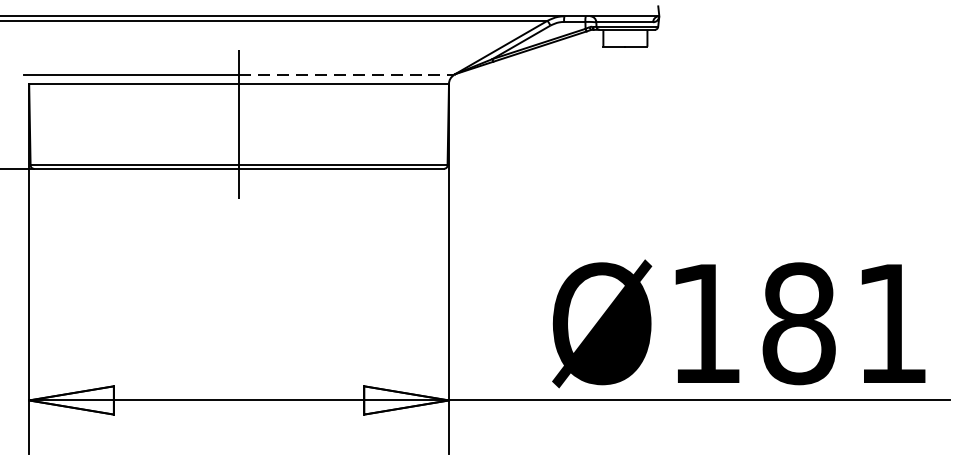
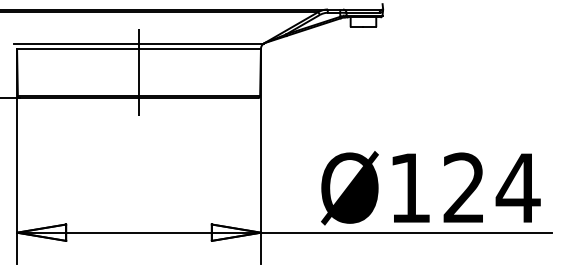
line: (346, 74) -> (201, 43), dashed -> solid
text: (845, 322) -> (491, 187), Ø181 -> Ø124

